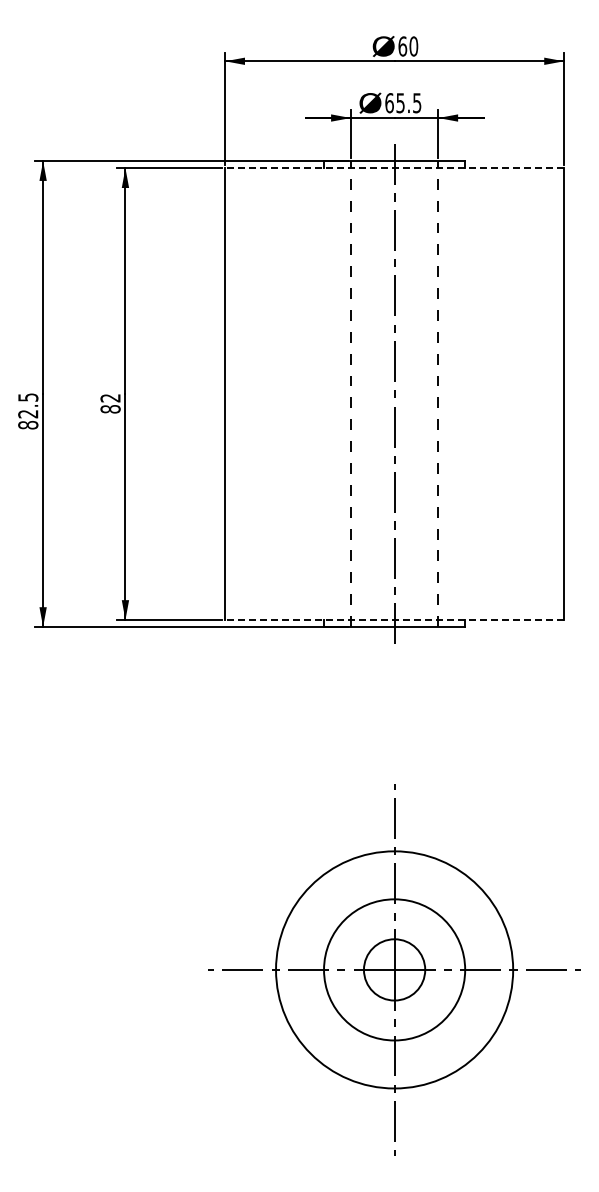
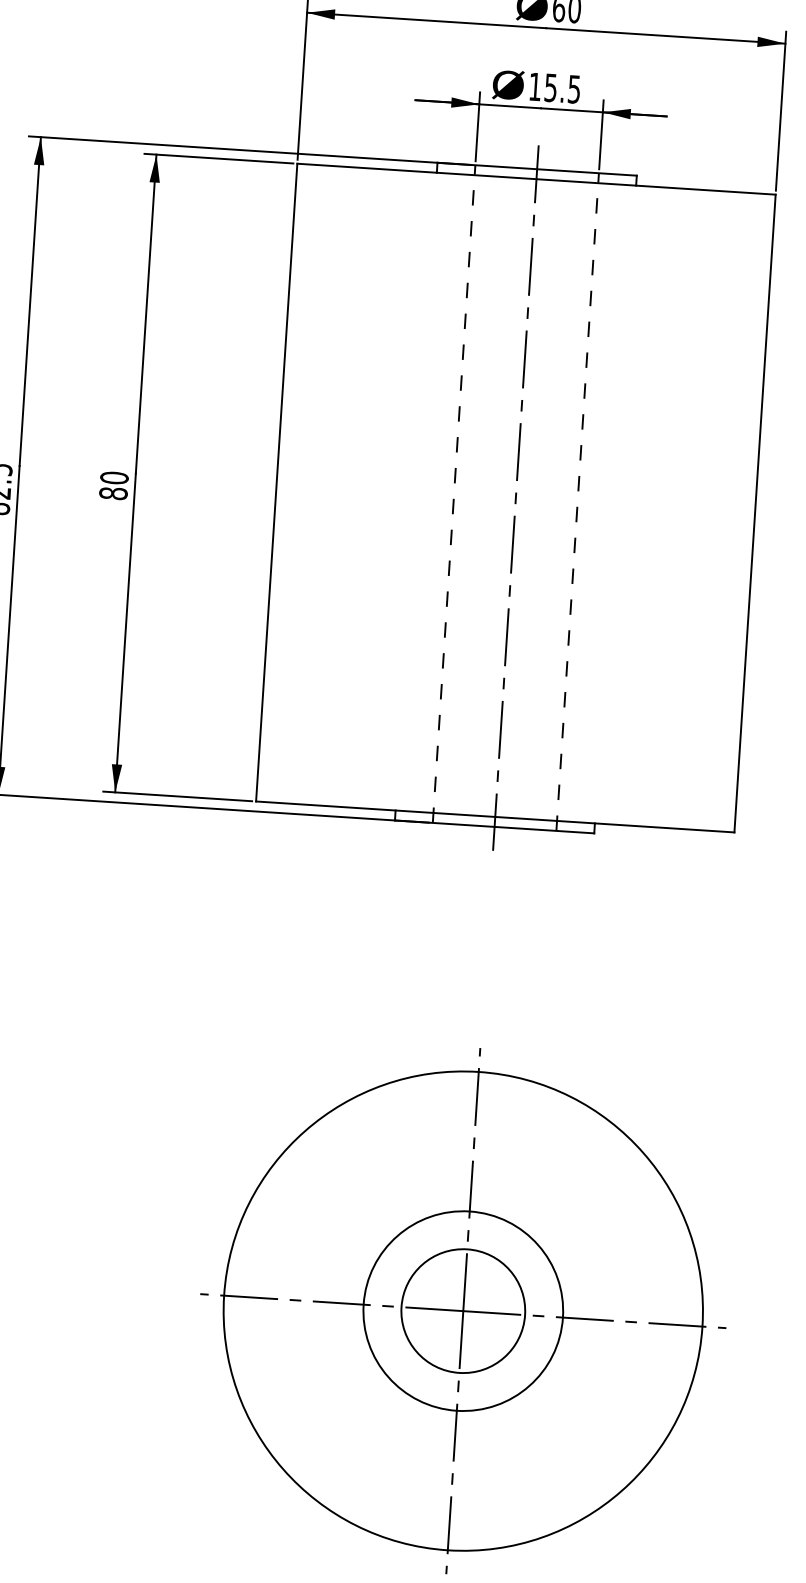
text: (389, 103) -> (535, 87), 65.5 -> 15.5
line: (394, 168) -> (536, 179), dashed -> solid
text: (110, 397) -> (114, 476), 82 -> 80
line: (394, 619) -> (495, 816), dashed -> solid
circle: (394, 969) -> (463, 1310), size x1.43
circle: (394, 969) -> (463, 1310), size x1.43

